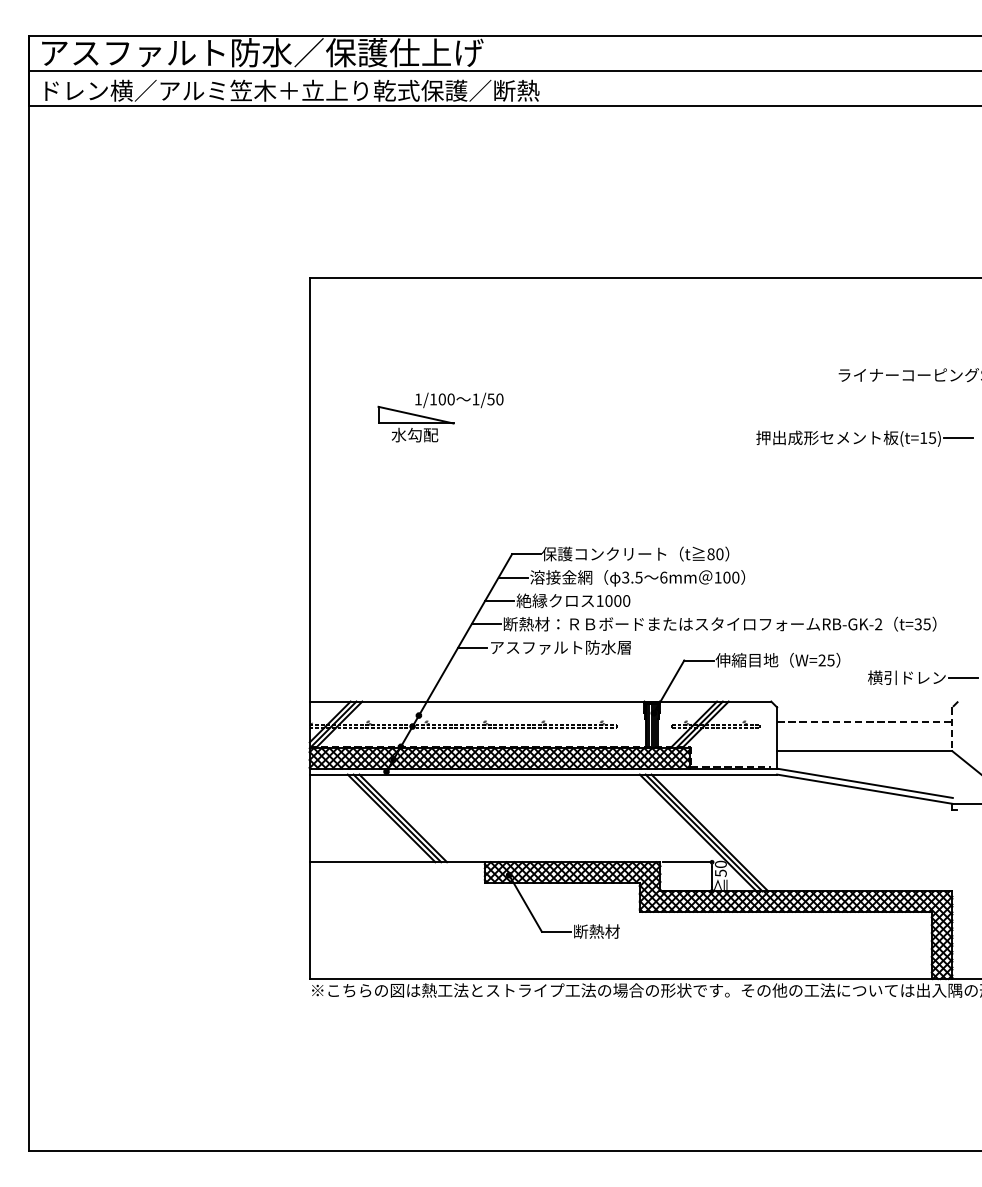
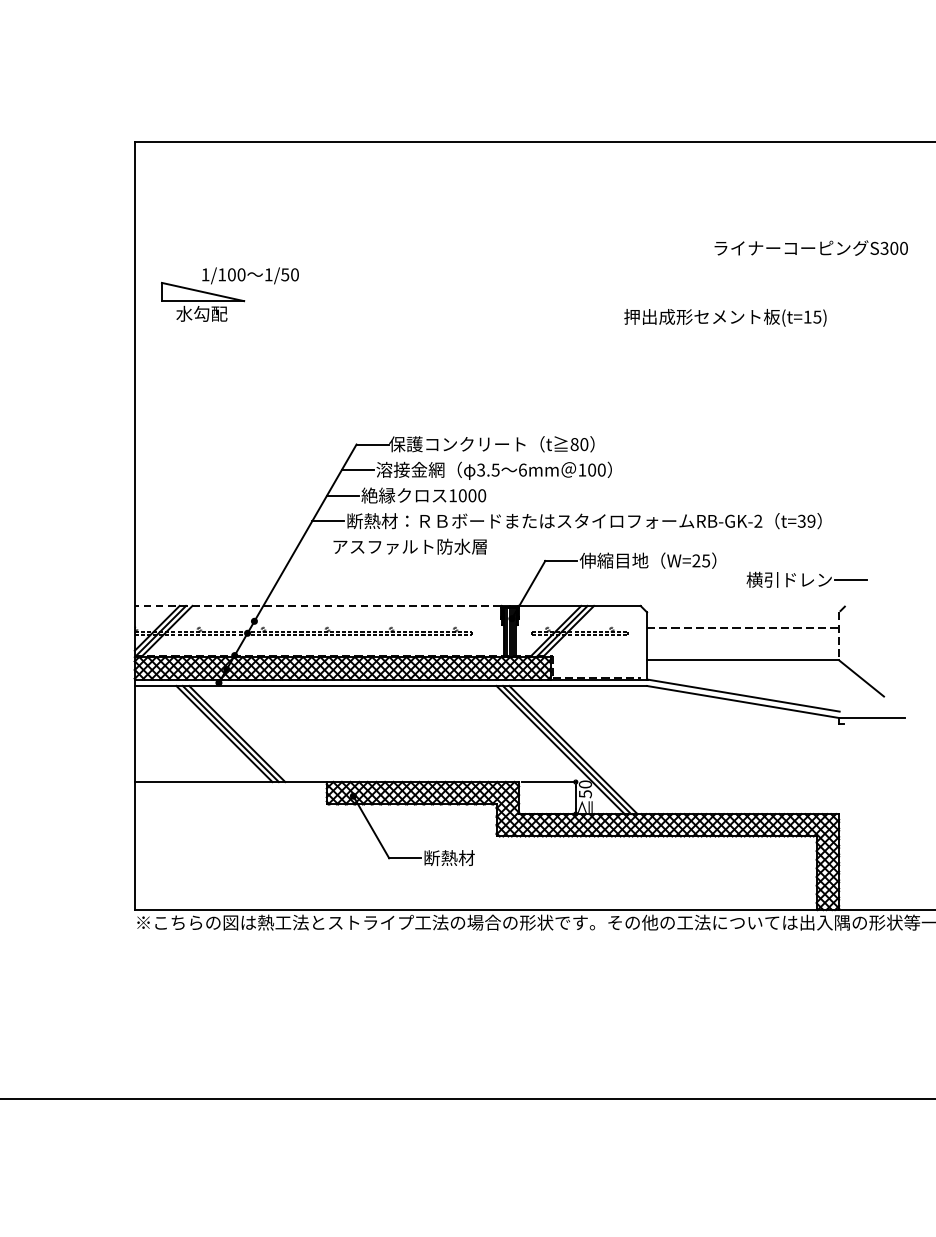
part: (440, 417) -> (229, 294), moved
line: (958, 438) -> (845, 317), removed
text: (926, 624) -> (810, 521), t=35 -> t=39
line: (472, 647) -> (313, 546), removed
line: (476, 701) -> (317, 605), solid -> dashed

